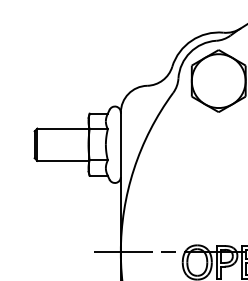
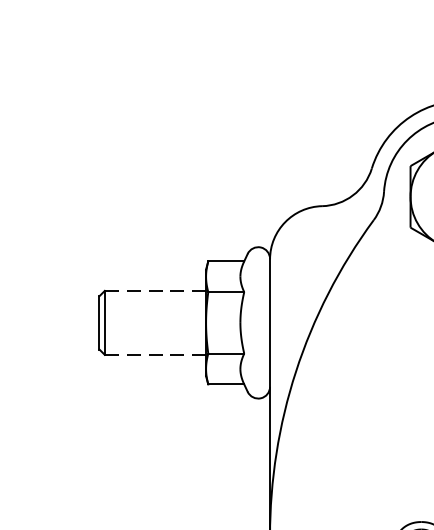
line: (62, 128) -> (154, 290), solid -> dashed
line: (62, 160) -> (154, 354), solid -> dashed

